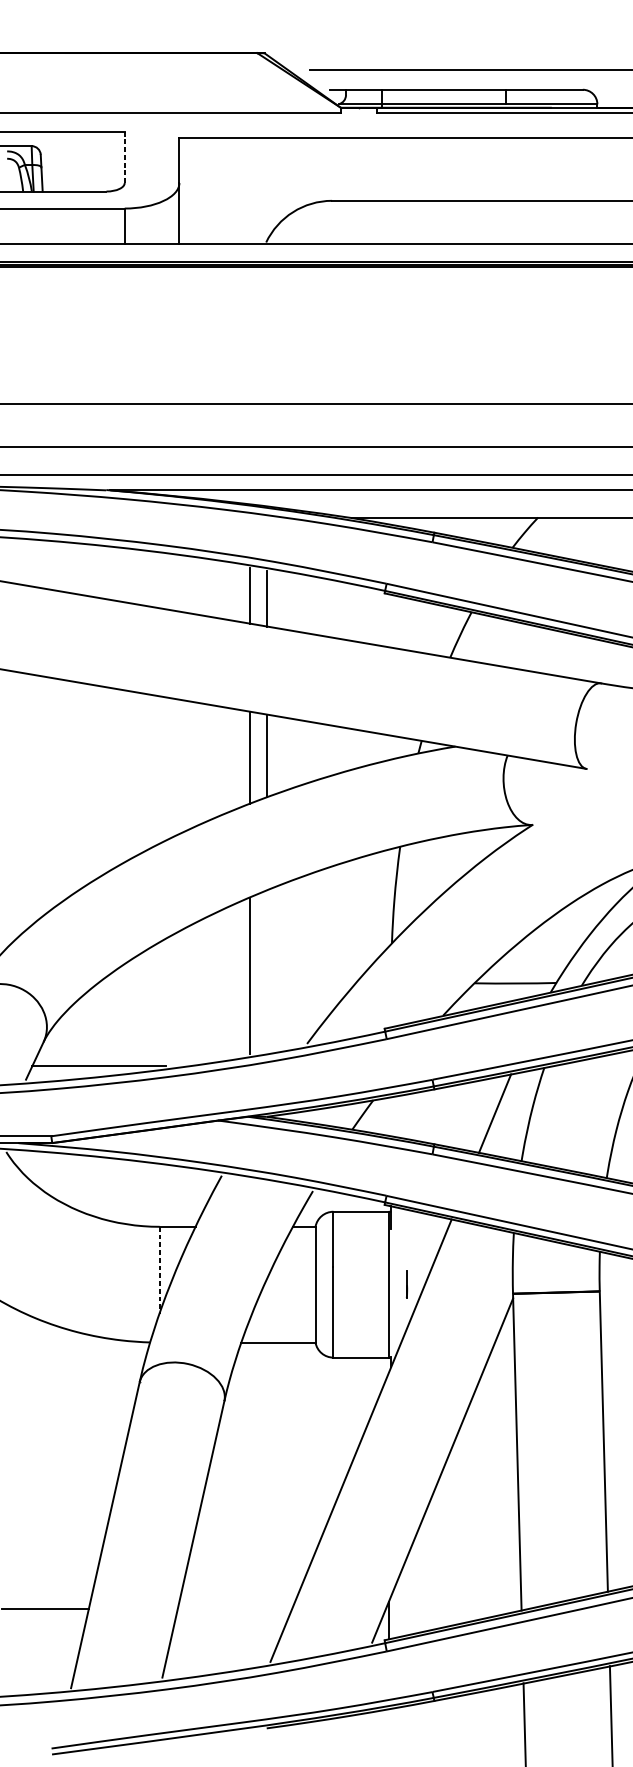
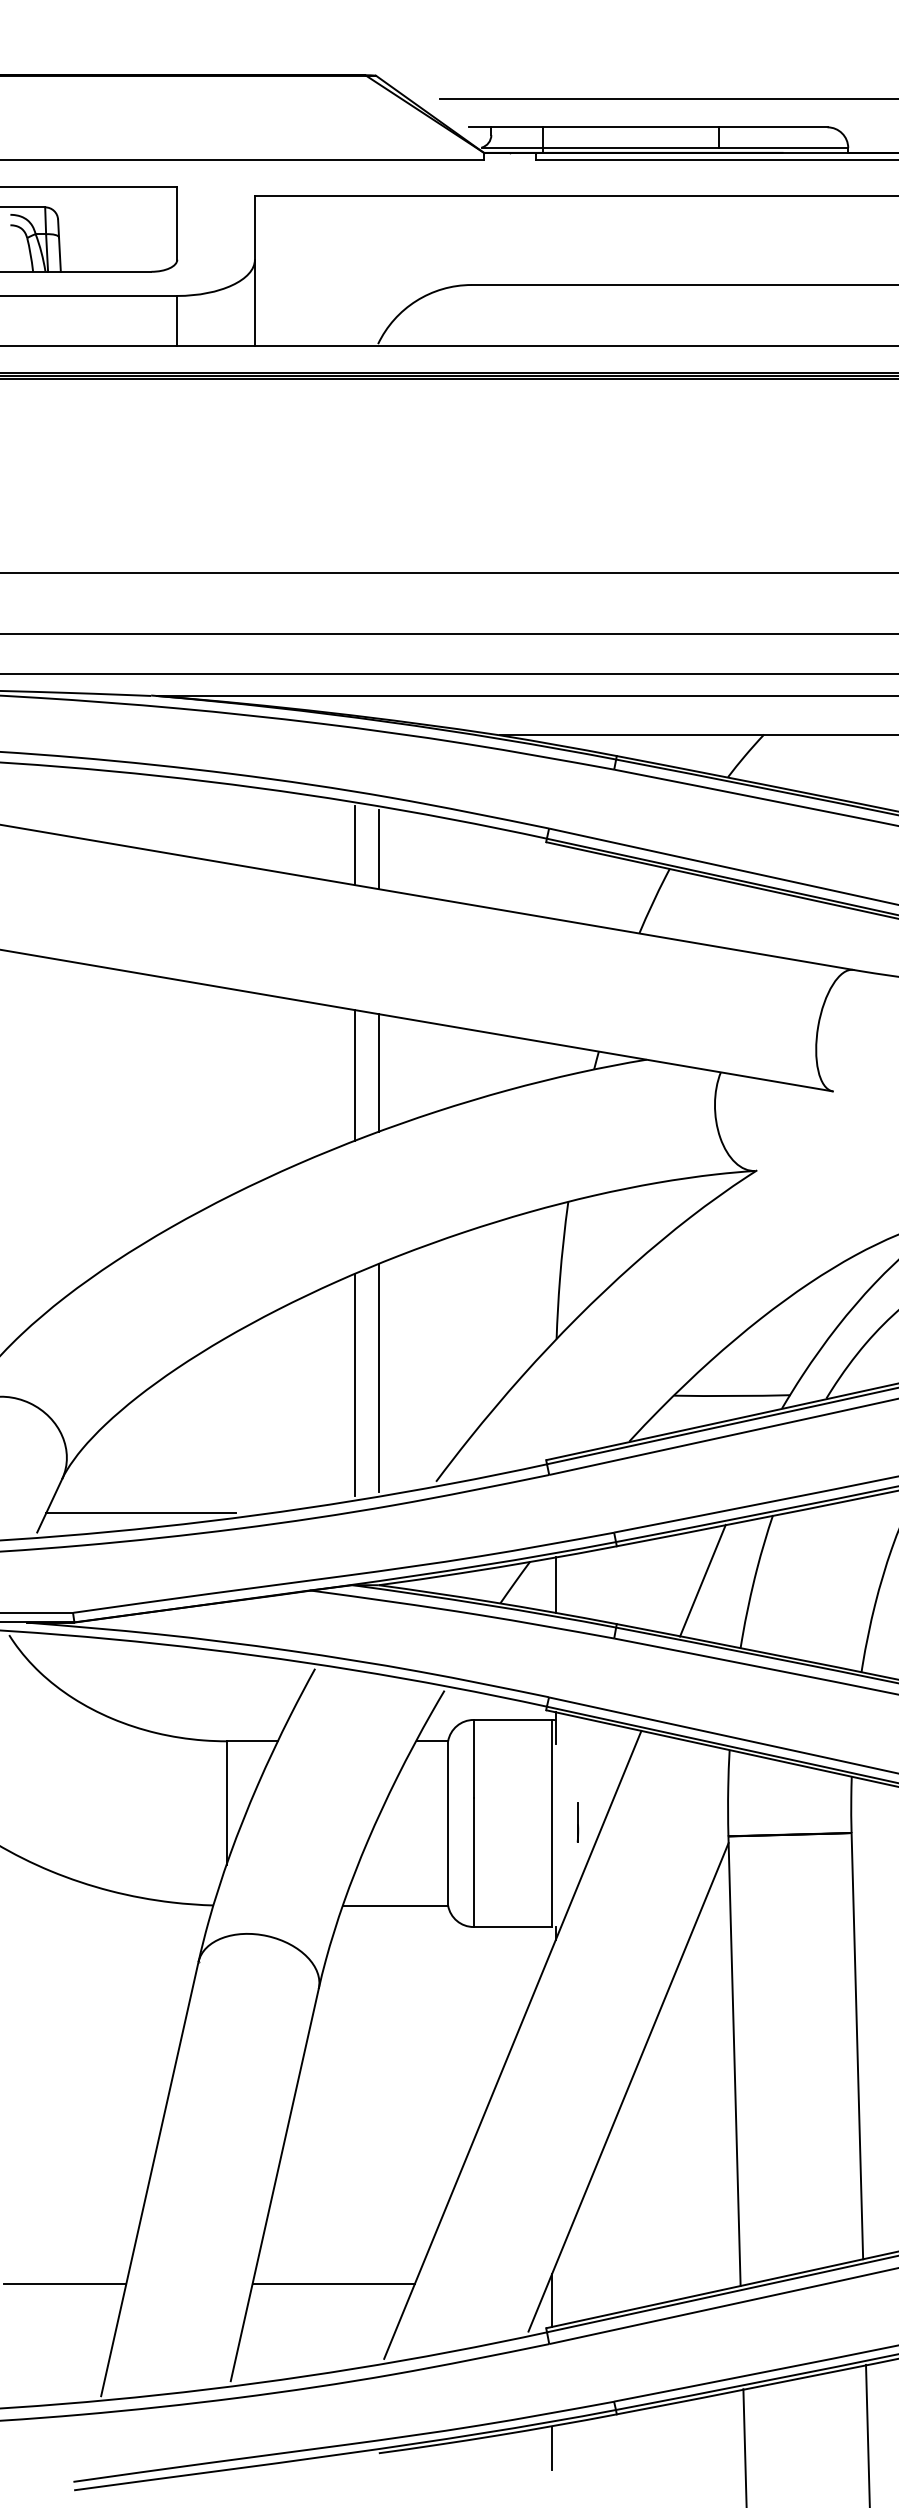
line: (124, 157) -> (177, 223), dashed -> solid
line: (267, 971) -> (379, 1378), added
line: (391, 1116) -> (555, 1584), added
line: (160, 1270) -> (227, 1803), dashed -> solid
line: (234, 1609) -> (333, 2284), added
line: (389, 1725) -> (552, 2448), added

